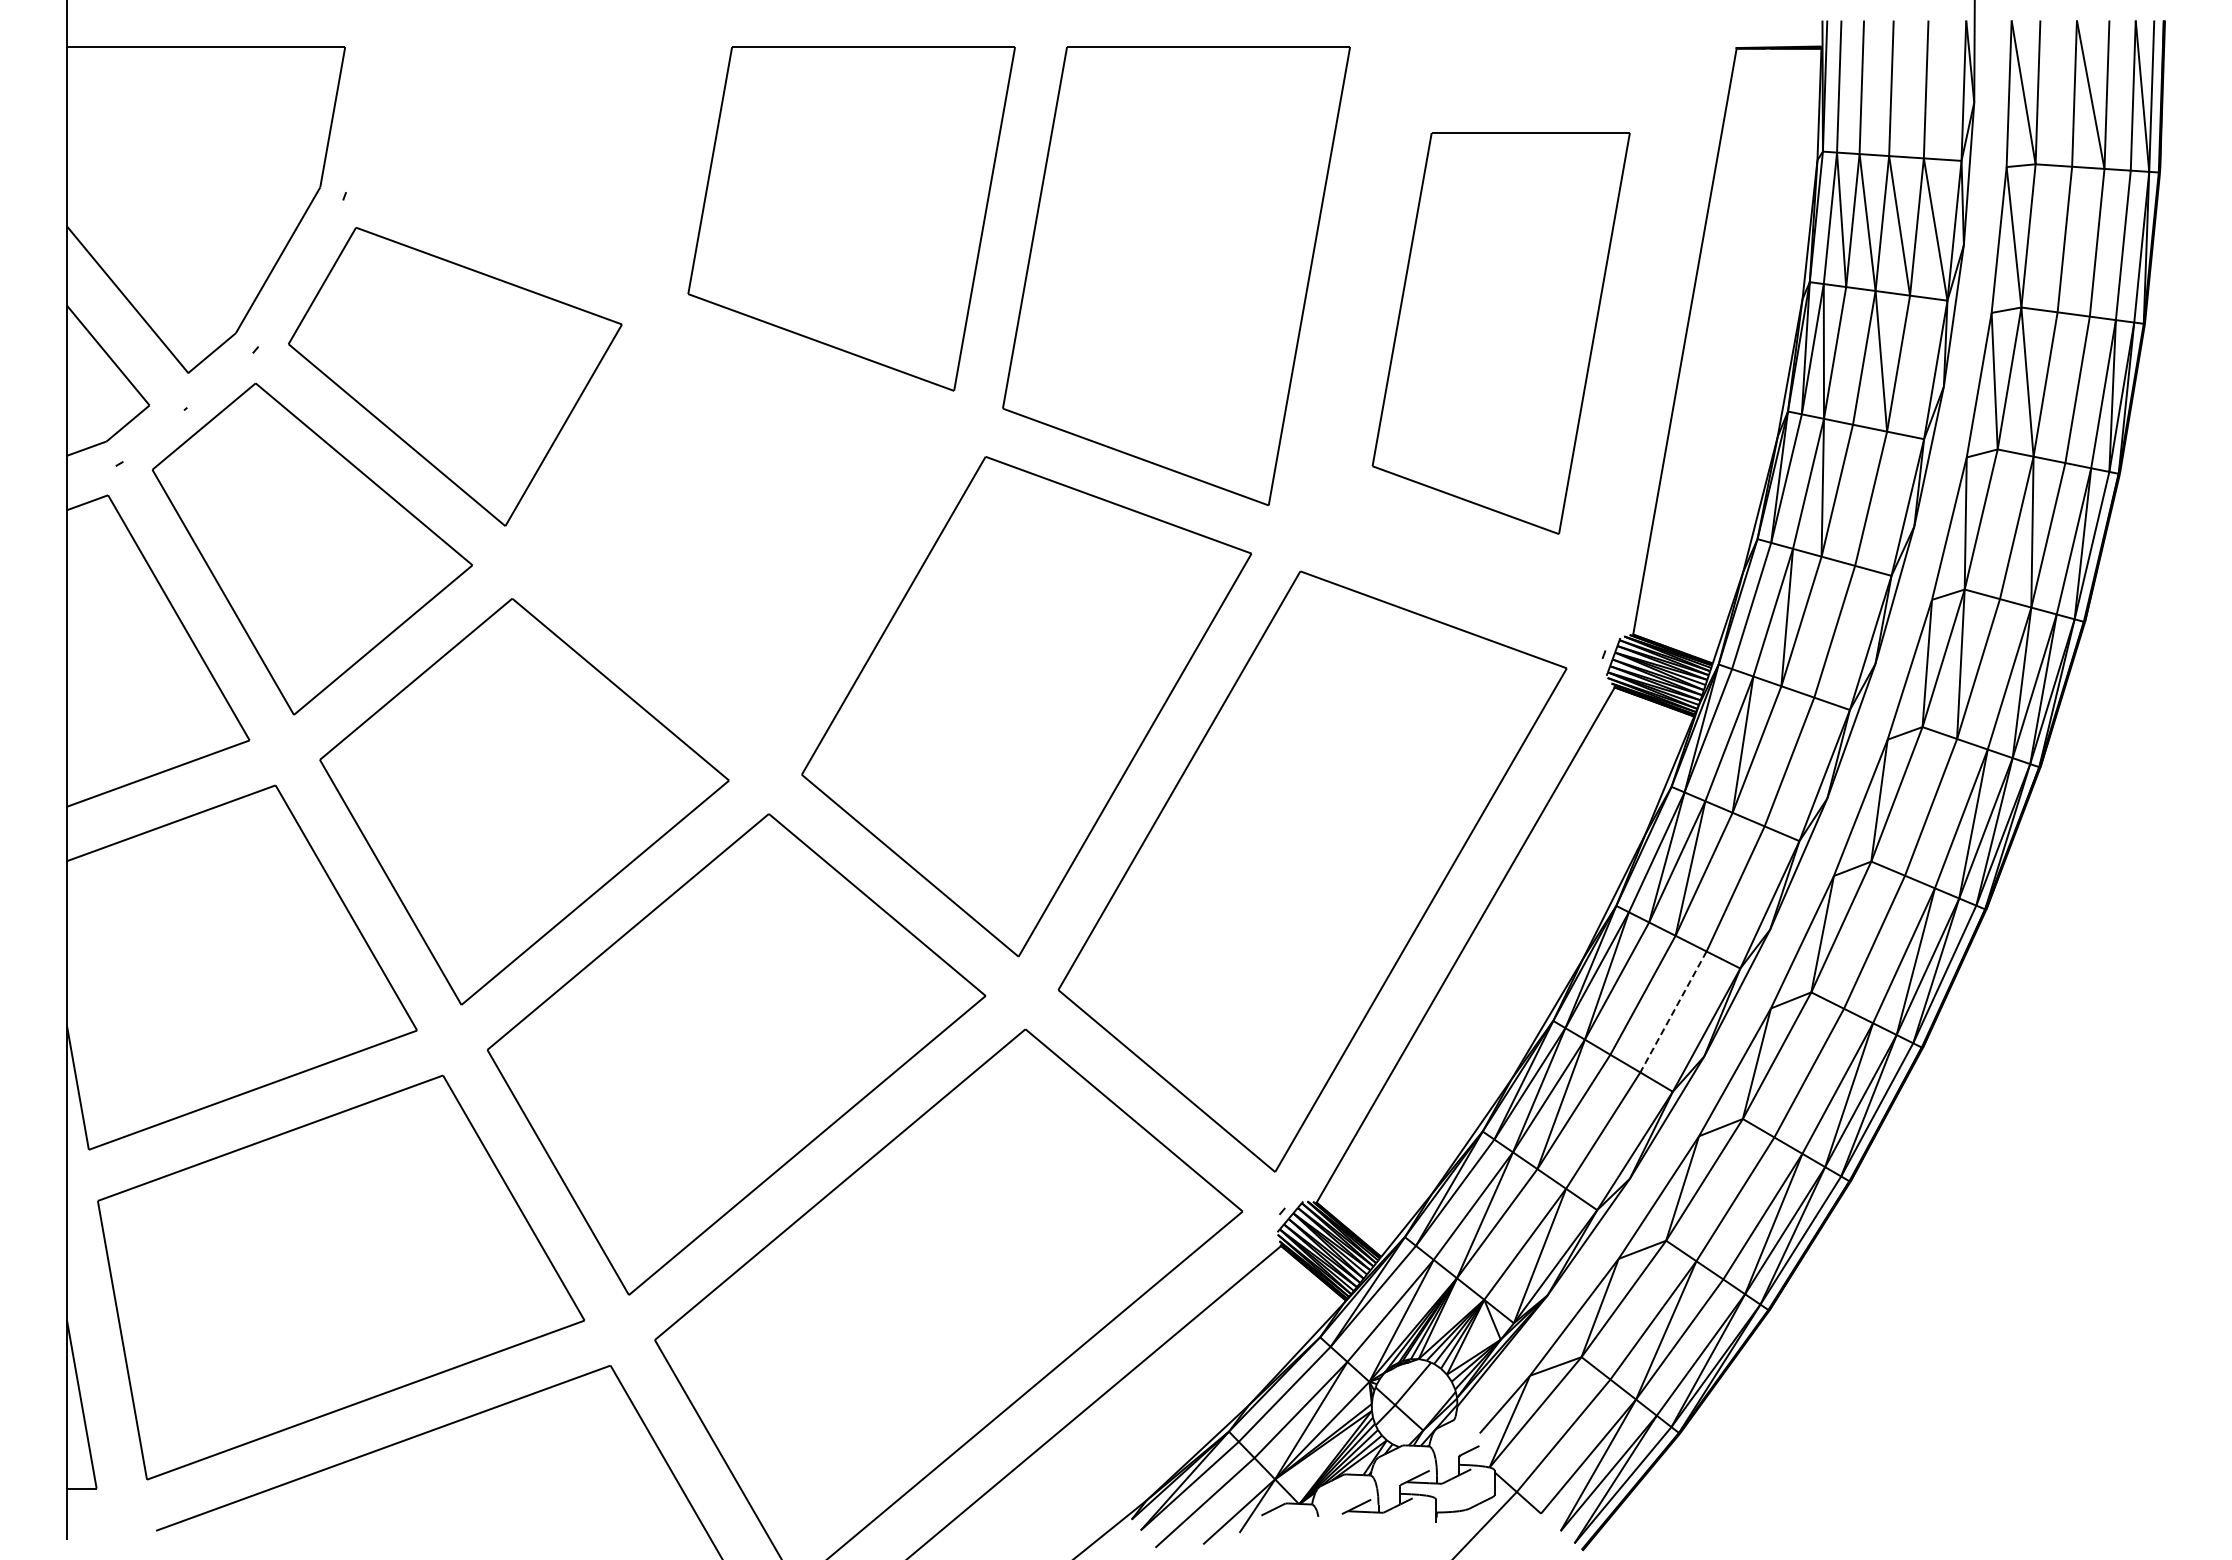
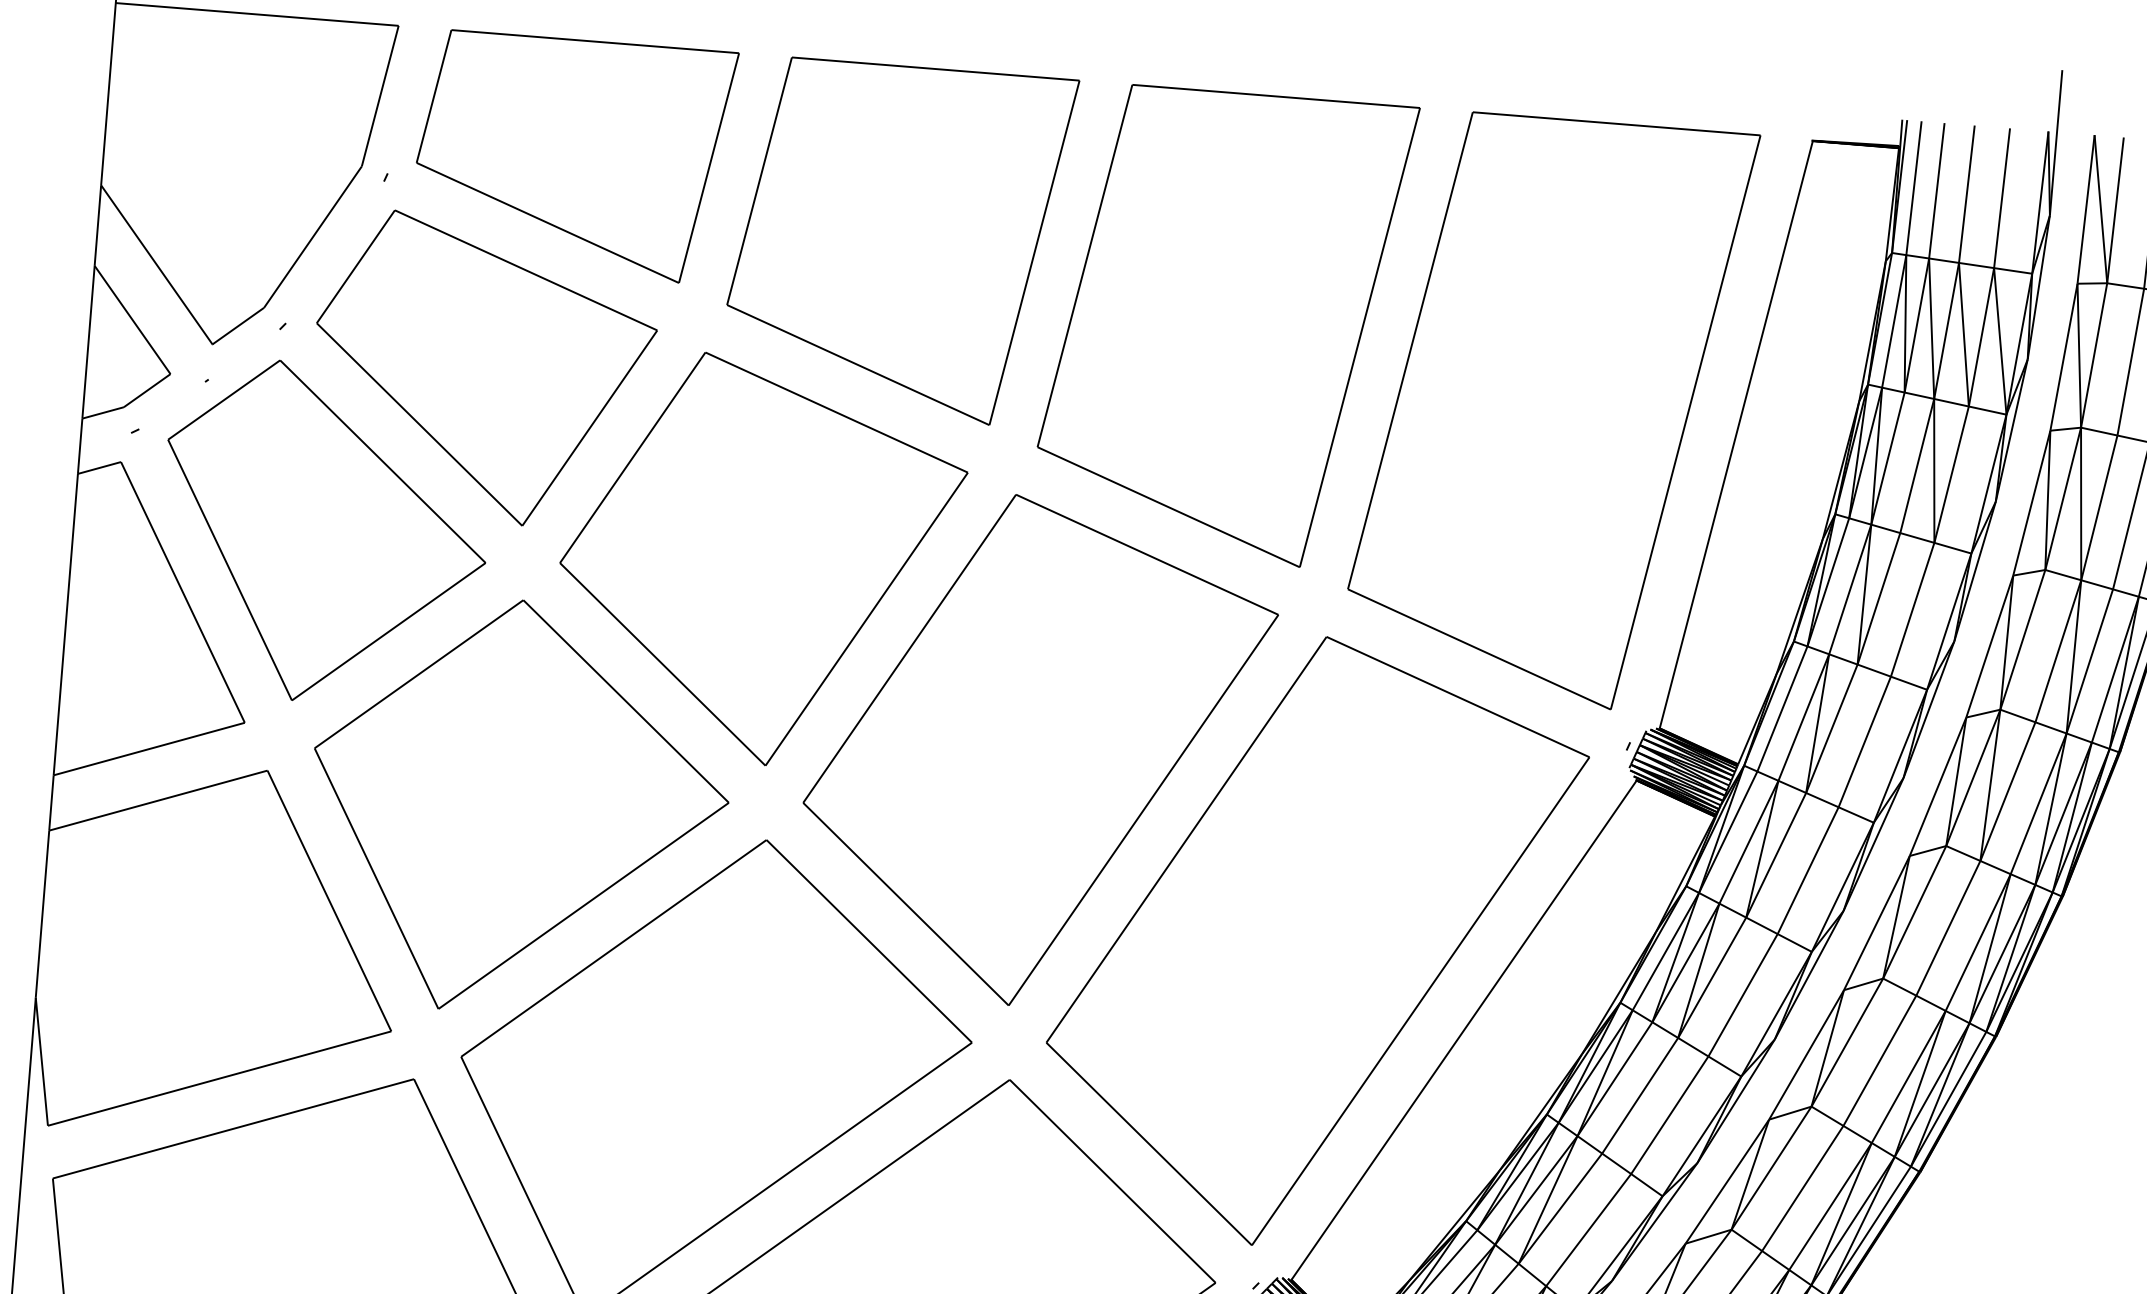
part: (526, 161) -> (573, 157), added
part: (1500, 333) -> (1549, 411), size x1.43
part: (740, 541) -> (759, 560), added
line: (1673, 1011) -> (1669, 1114), dashed -> solid

